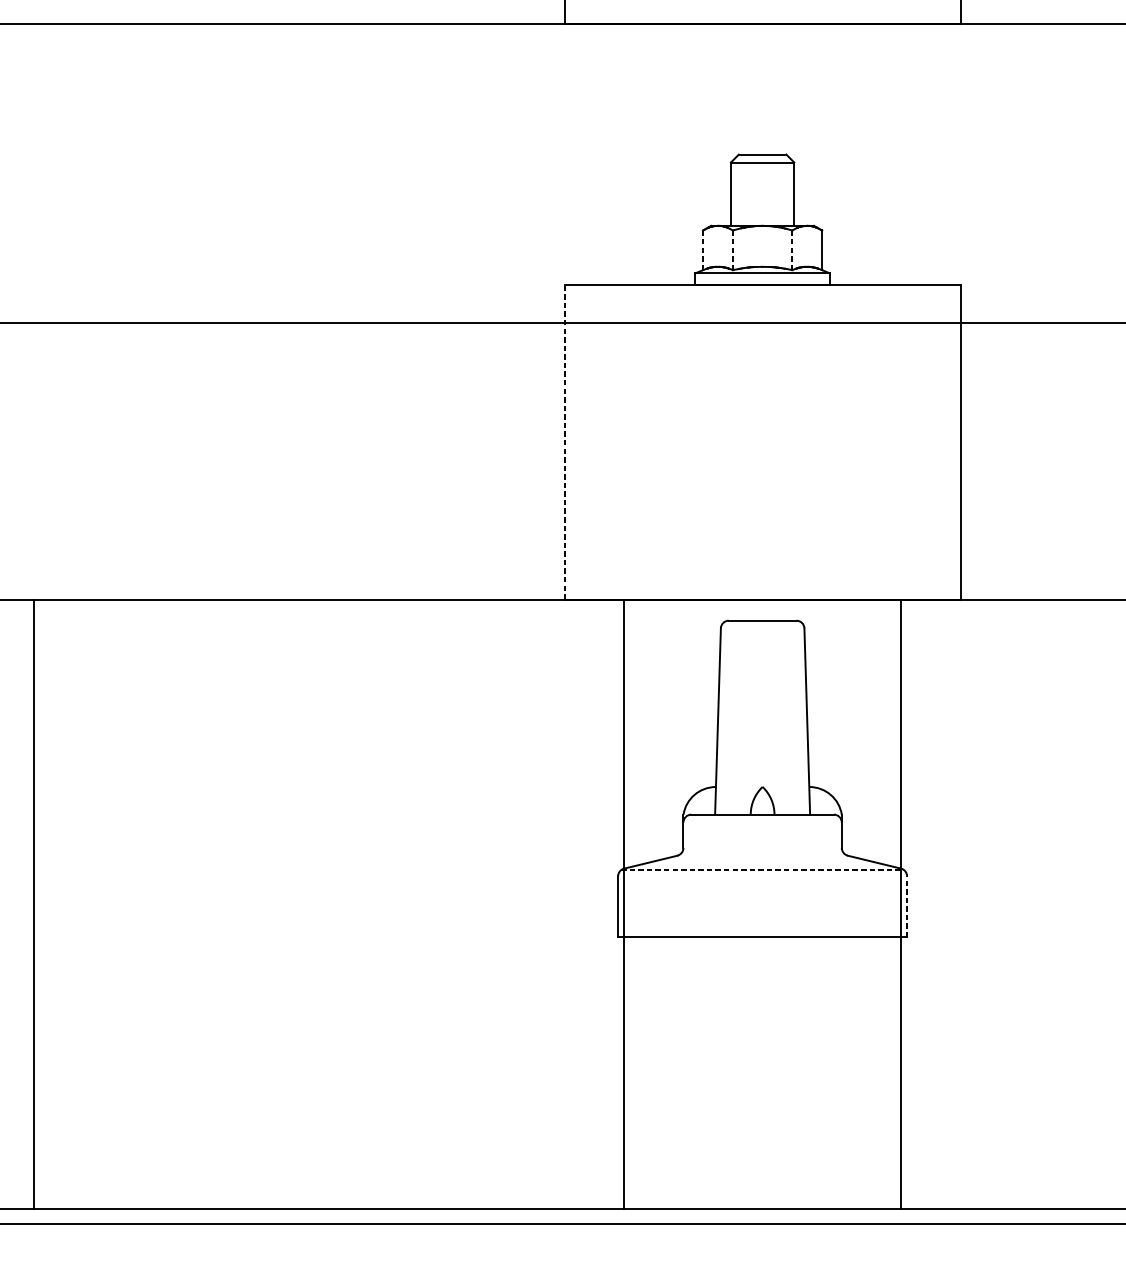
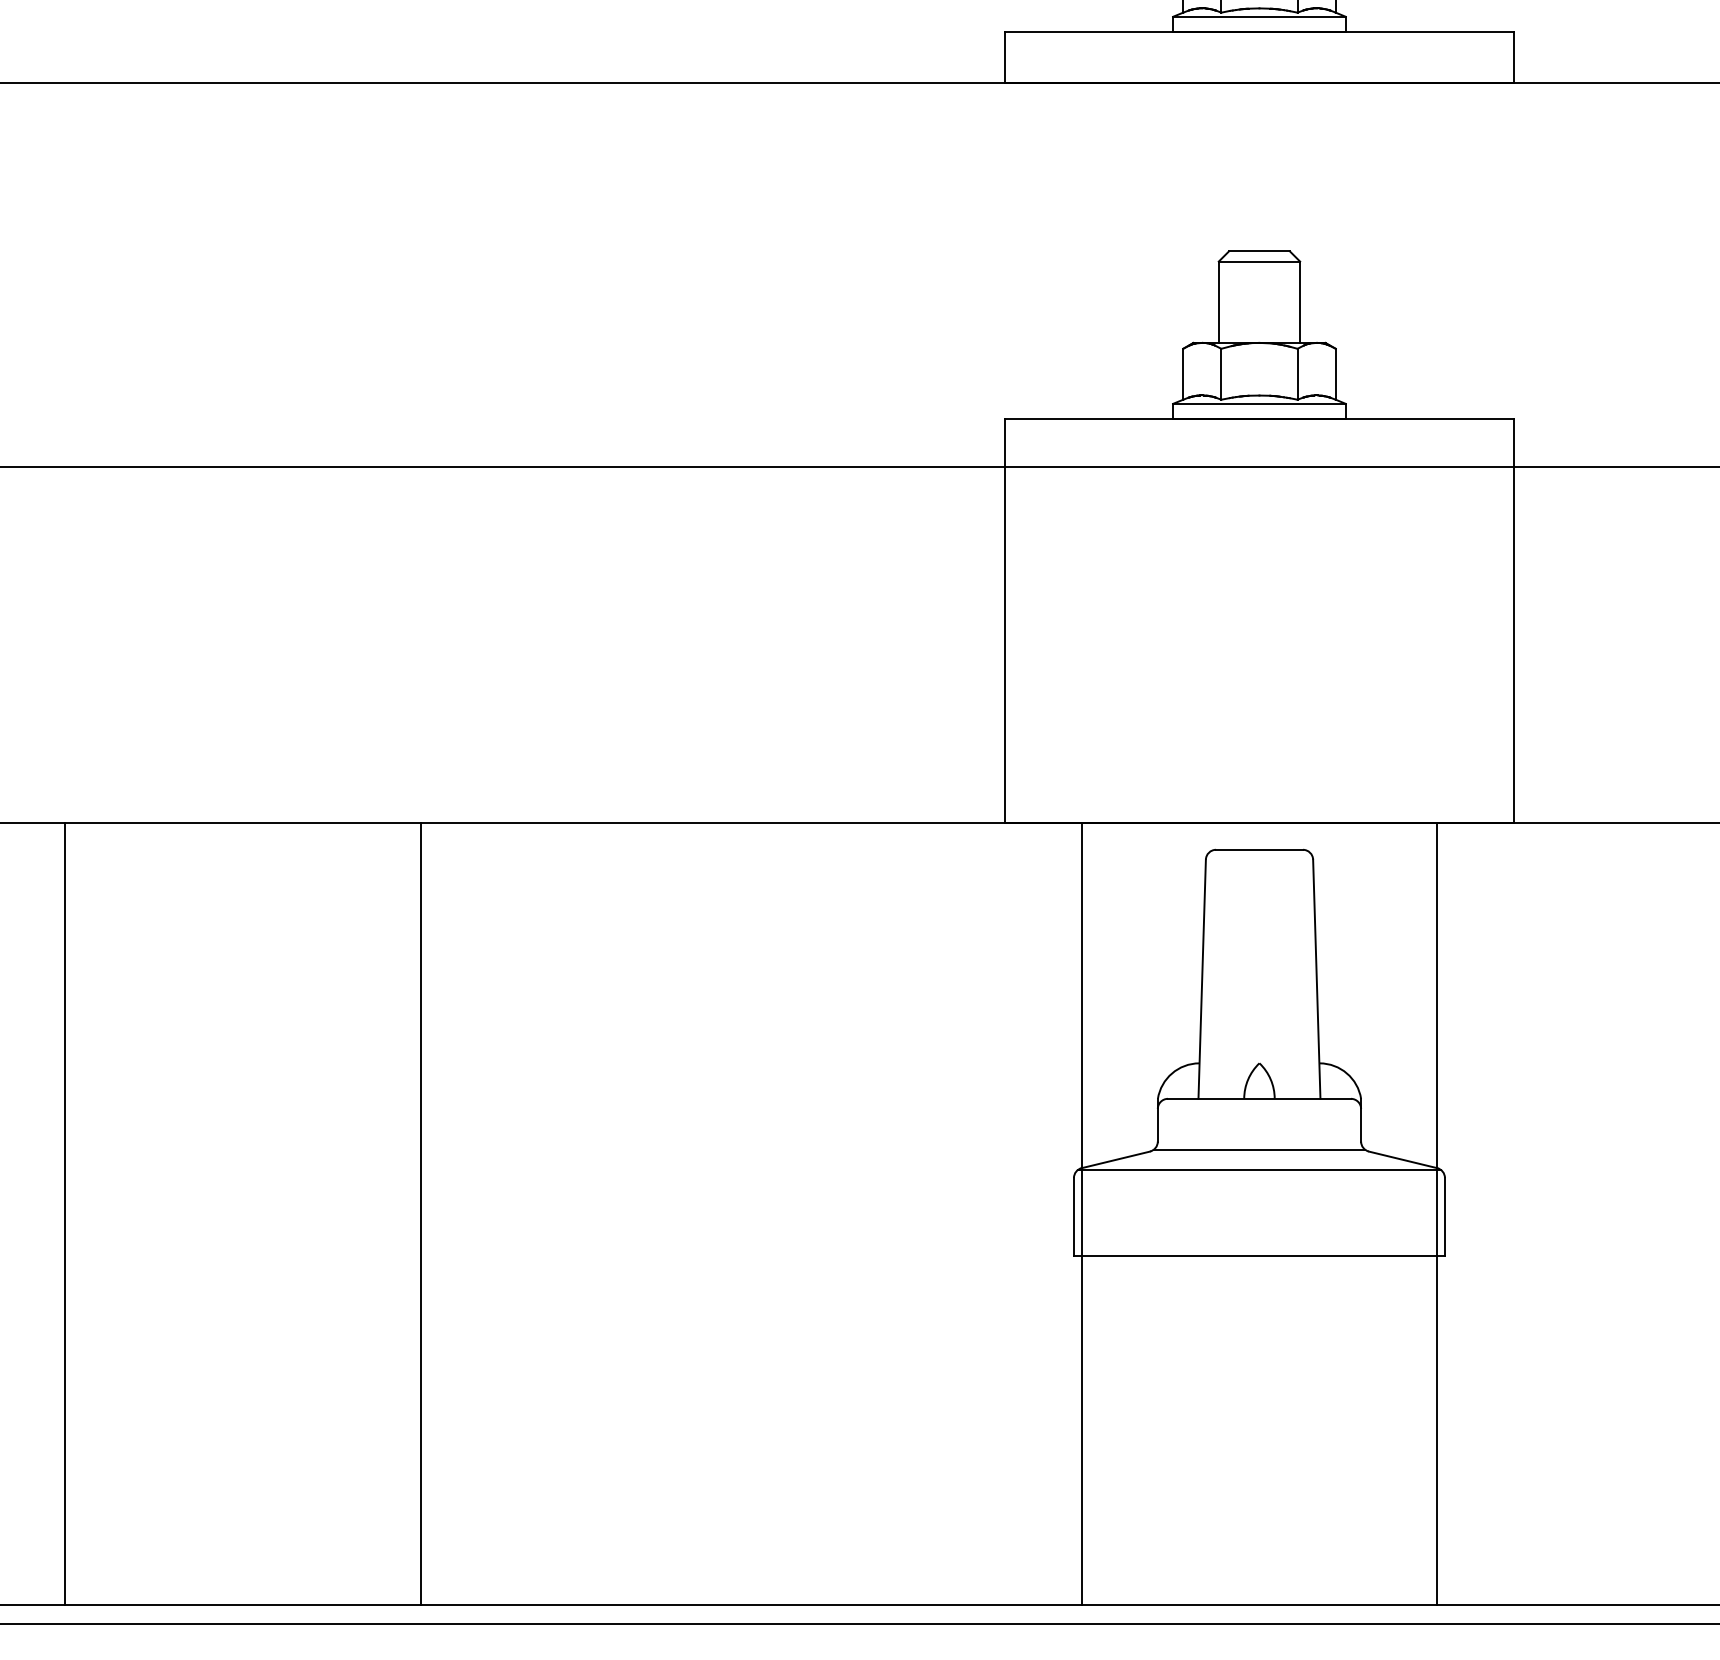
line: (703, 250) -> (1183, 374), dashed -> solid
line: (733, 250) -> (1221, 374), dashed -> solid
line: (792, 250) -> (1297, 374), dashed -> solid
line: (564, 442) -> (1005, 620), dashed -> solid
line: (761, 854) -> (1258, 1149), added
line: (762, 869) -> (1259, 1169), dashed -> solid
line: (33, 903) -> (420, 1213), moved
line: (906, 906) -> (1444, 1216), dashed -> solid

